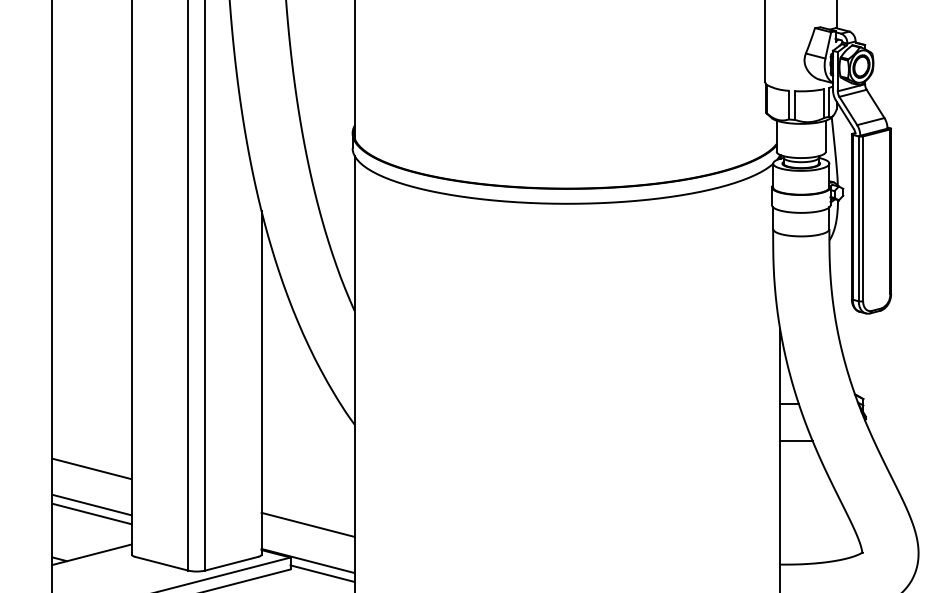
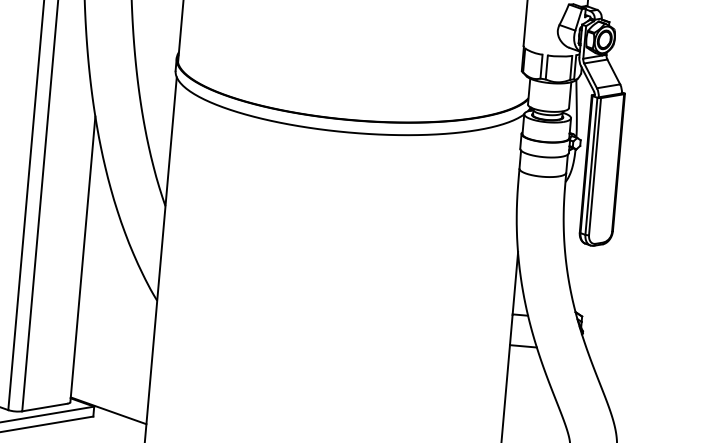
line: (307, 524) -> (110, 380), removed
line: (322, 573) -> (119, 422), removed

